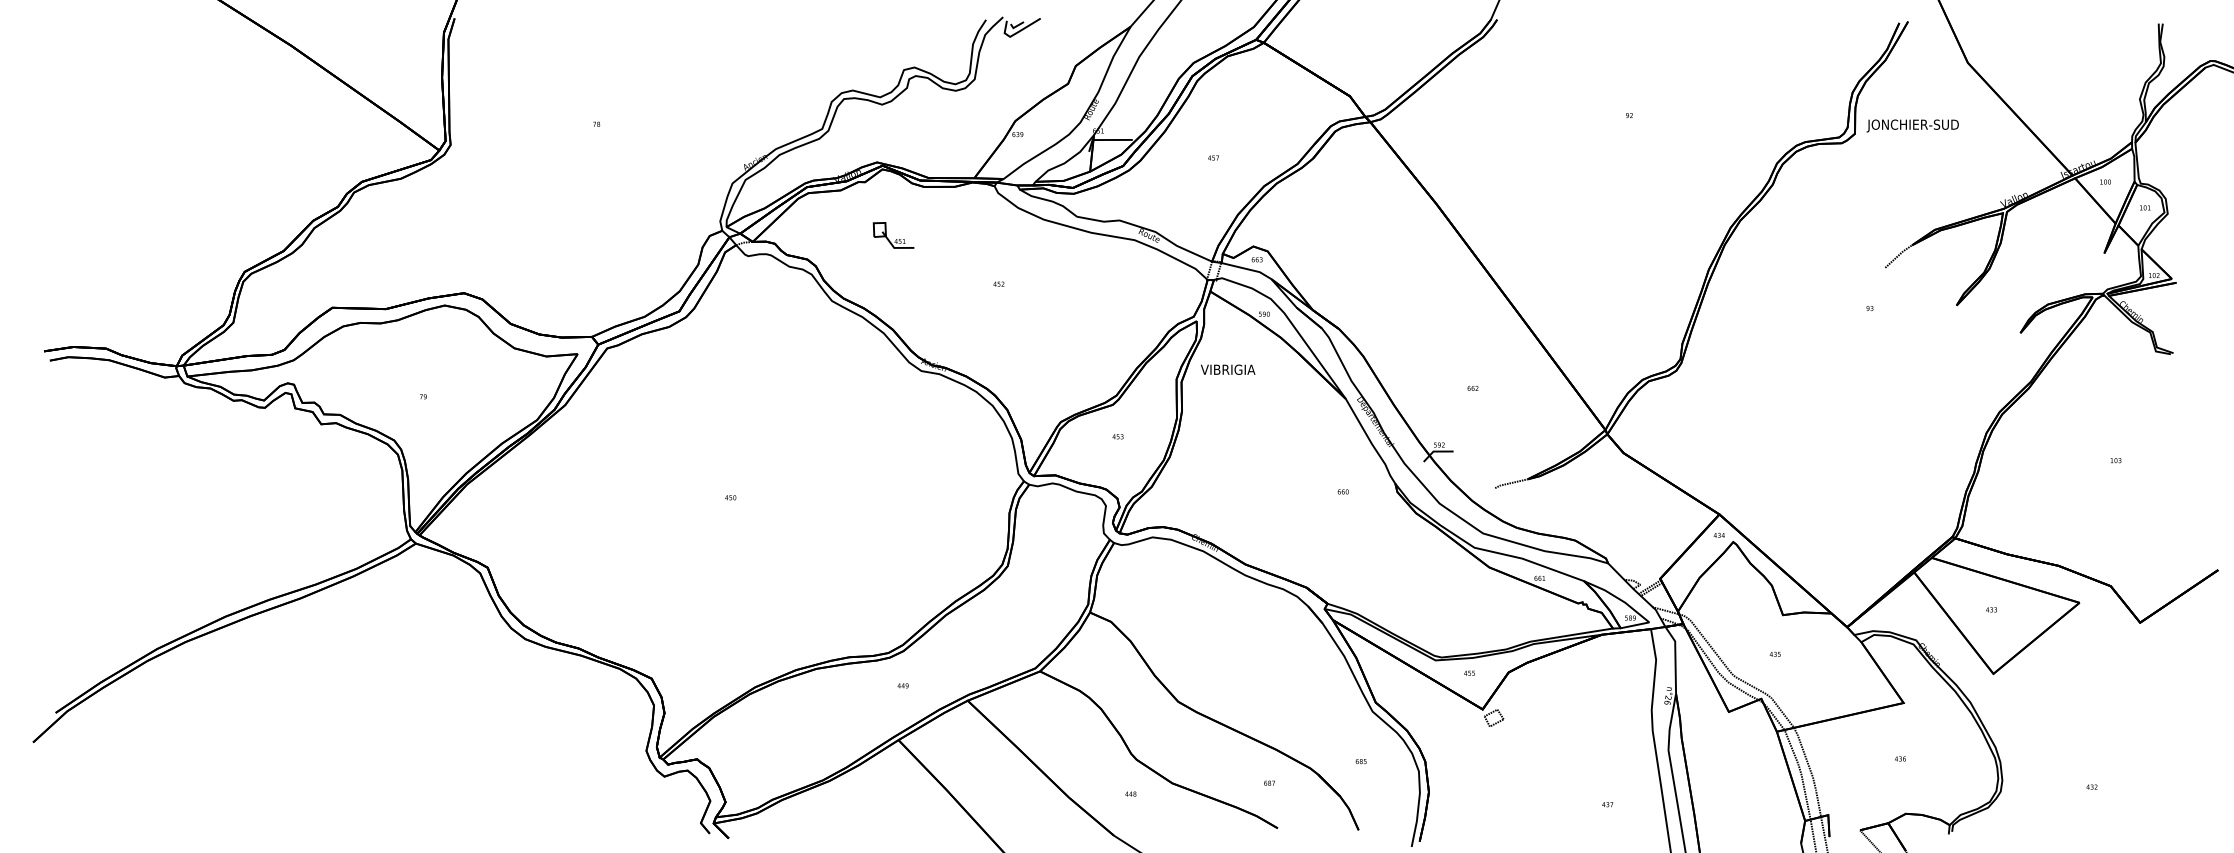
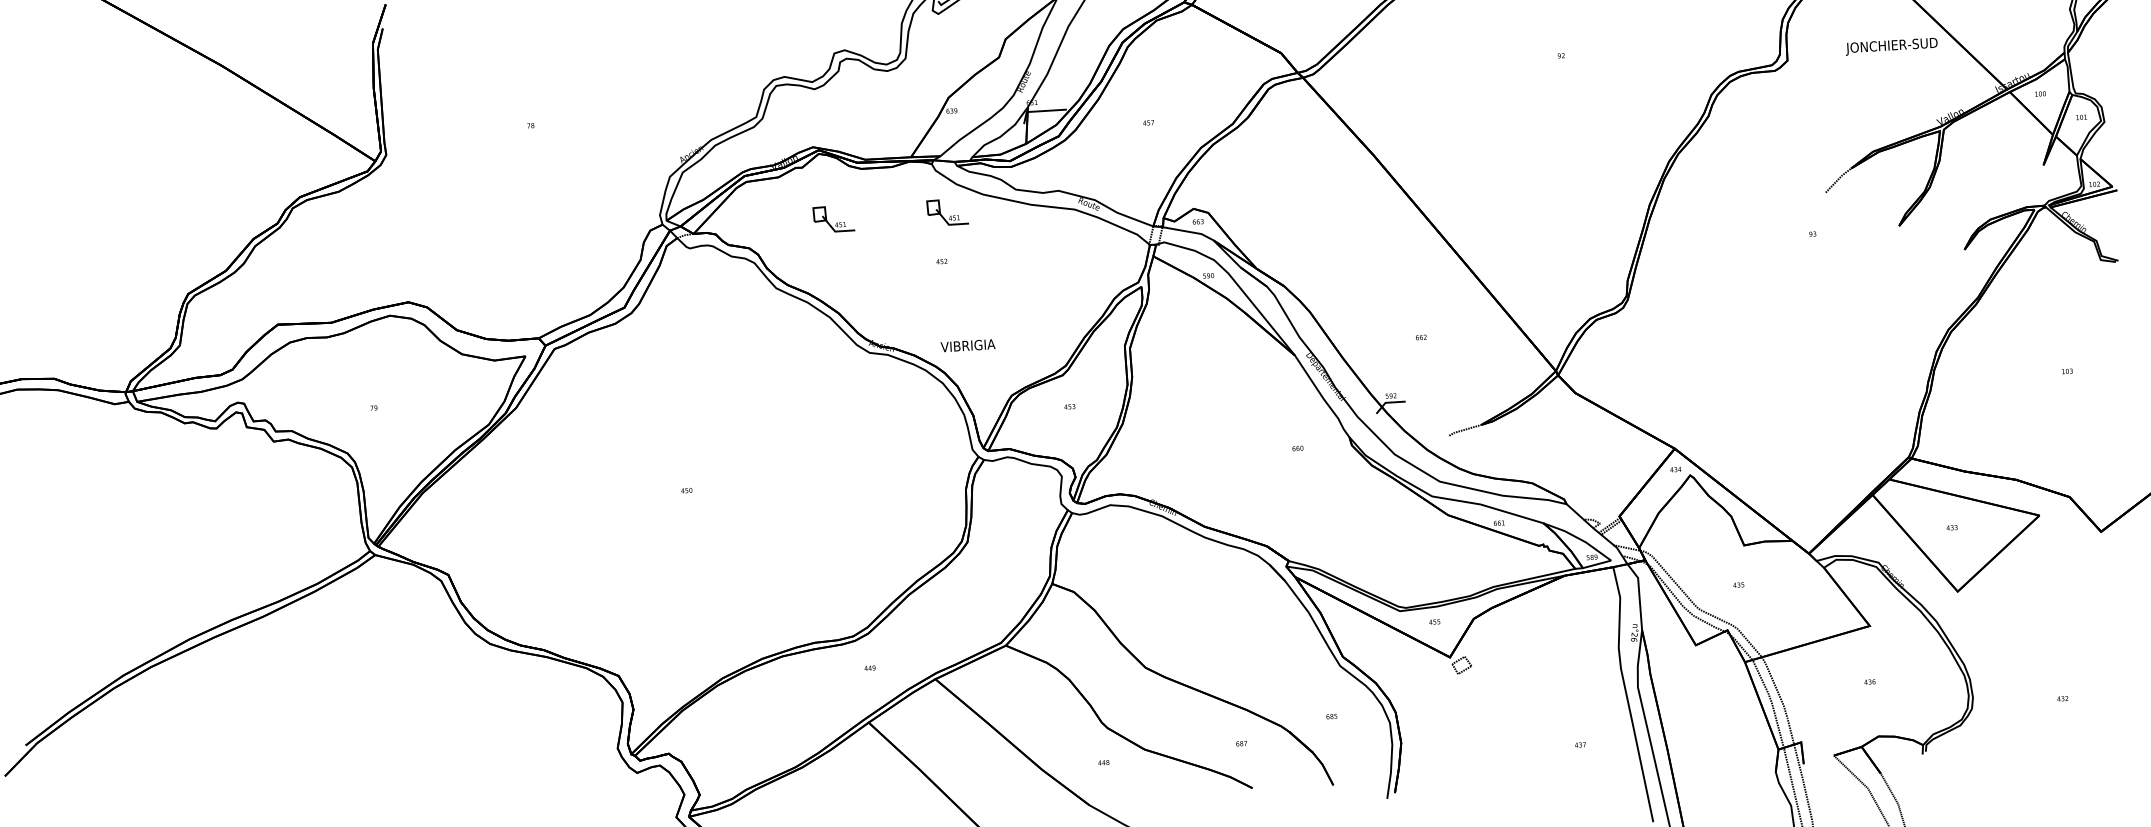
text: (1912, 125) -> (1891, 46), moved
part: (1007, 235) -> (947, 212), added
text: (1228, 369) -> (968, 345), moved

